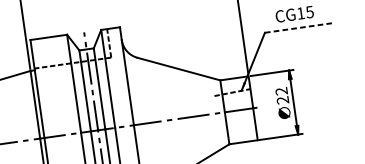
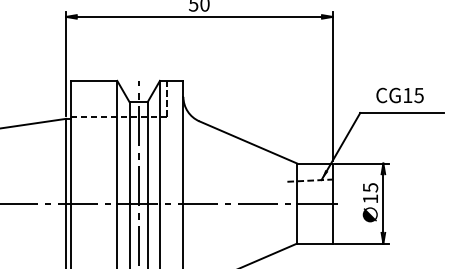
line: (298, 28) -> (402, 113), dashed -> solid
text: (282, 95) -> (370, 193), 22 -> 15

